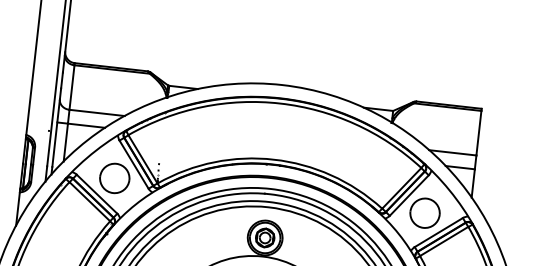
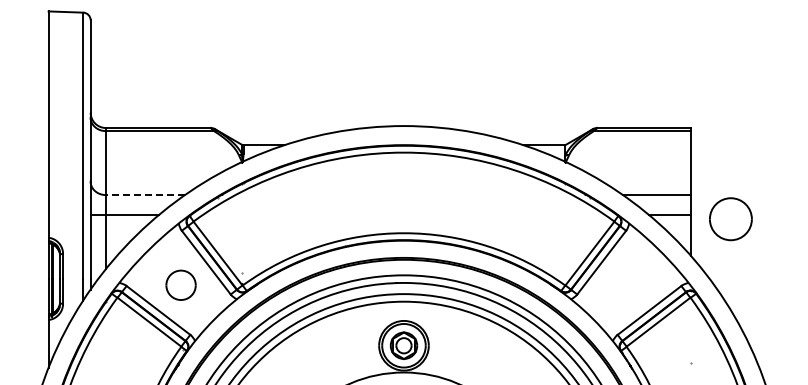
line: (97, 113) -> (145, 195), solid -> dashed
part: (114, 178) -> (180, 285), size x0.7
part: (424, 213) -> (730, 219), moved

